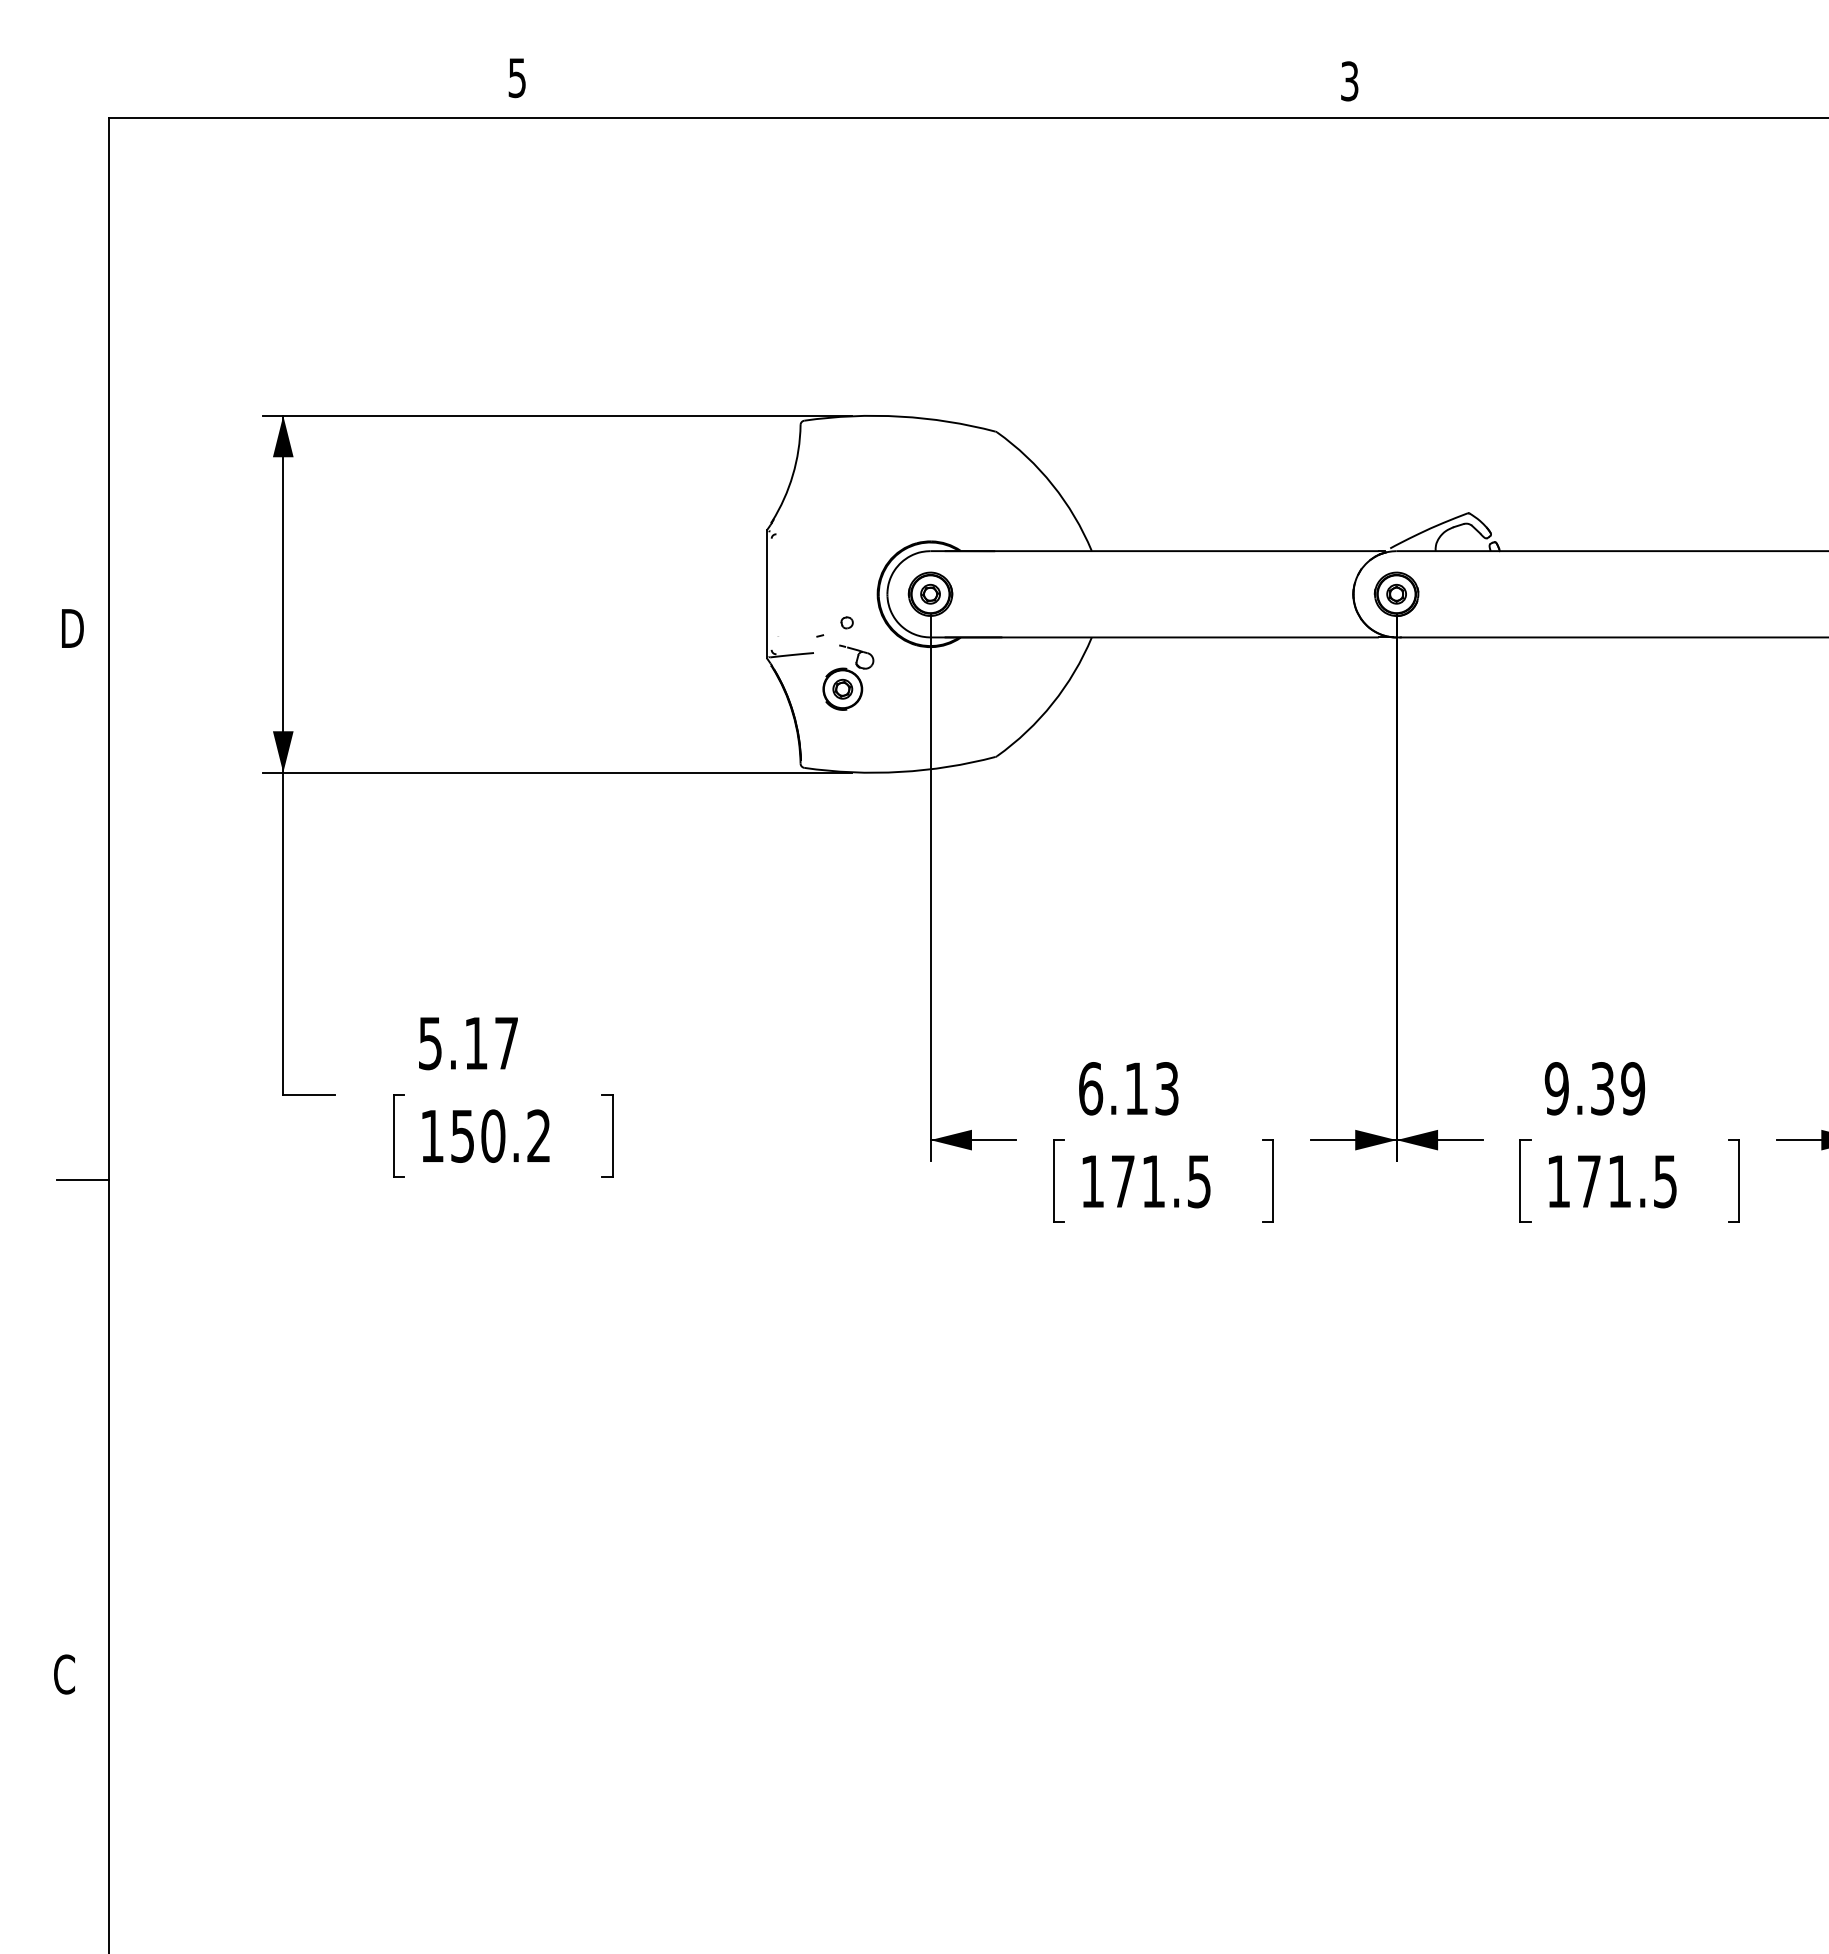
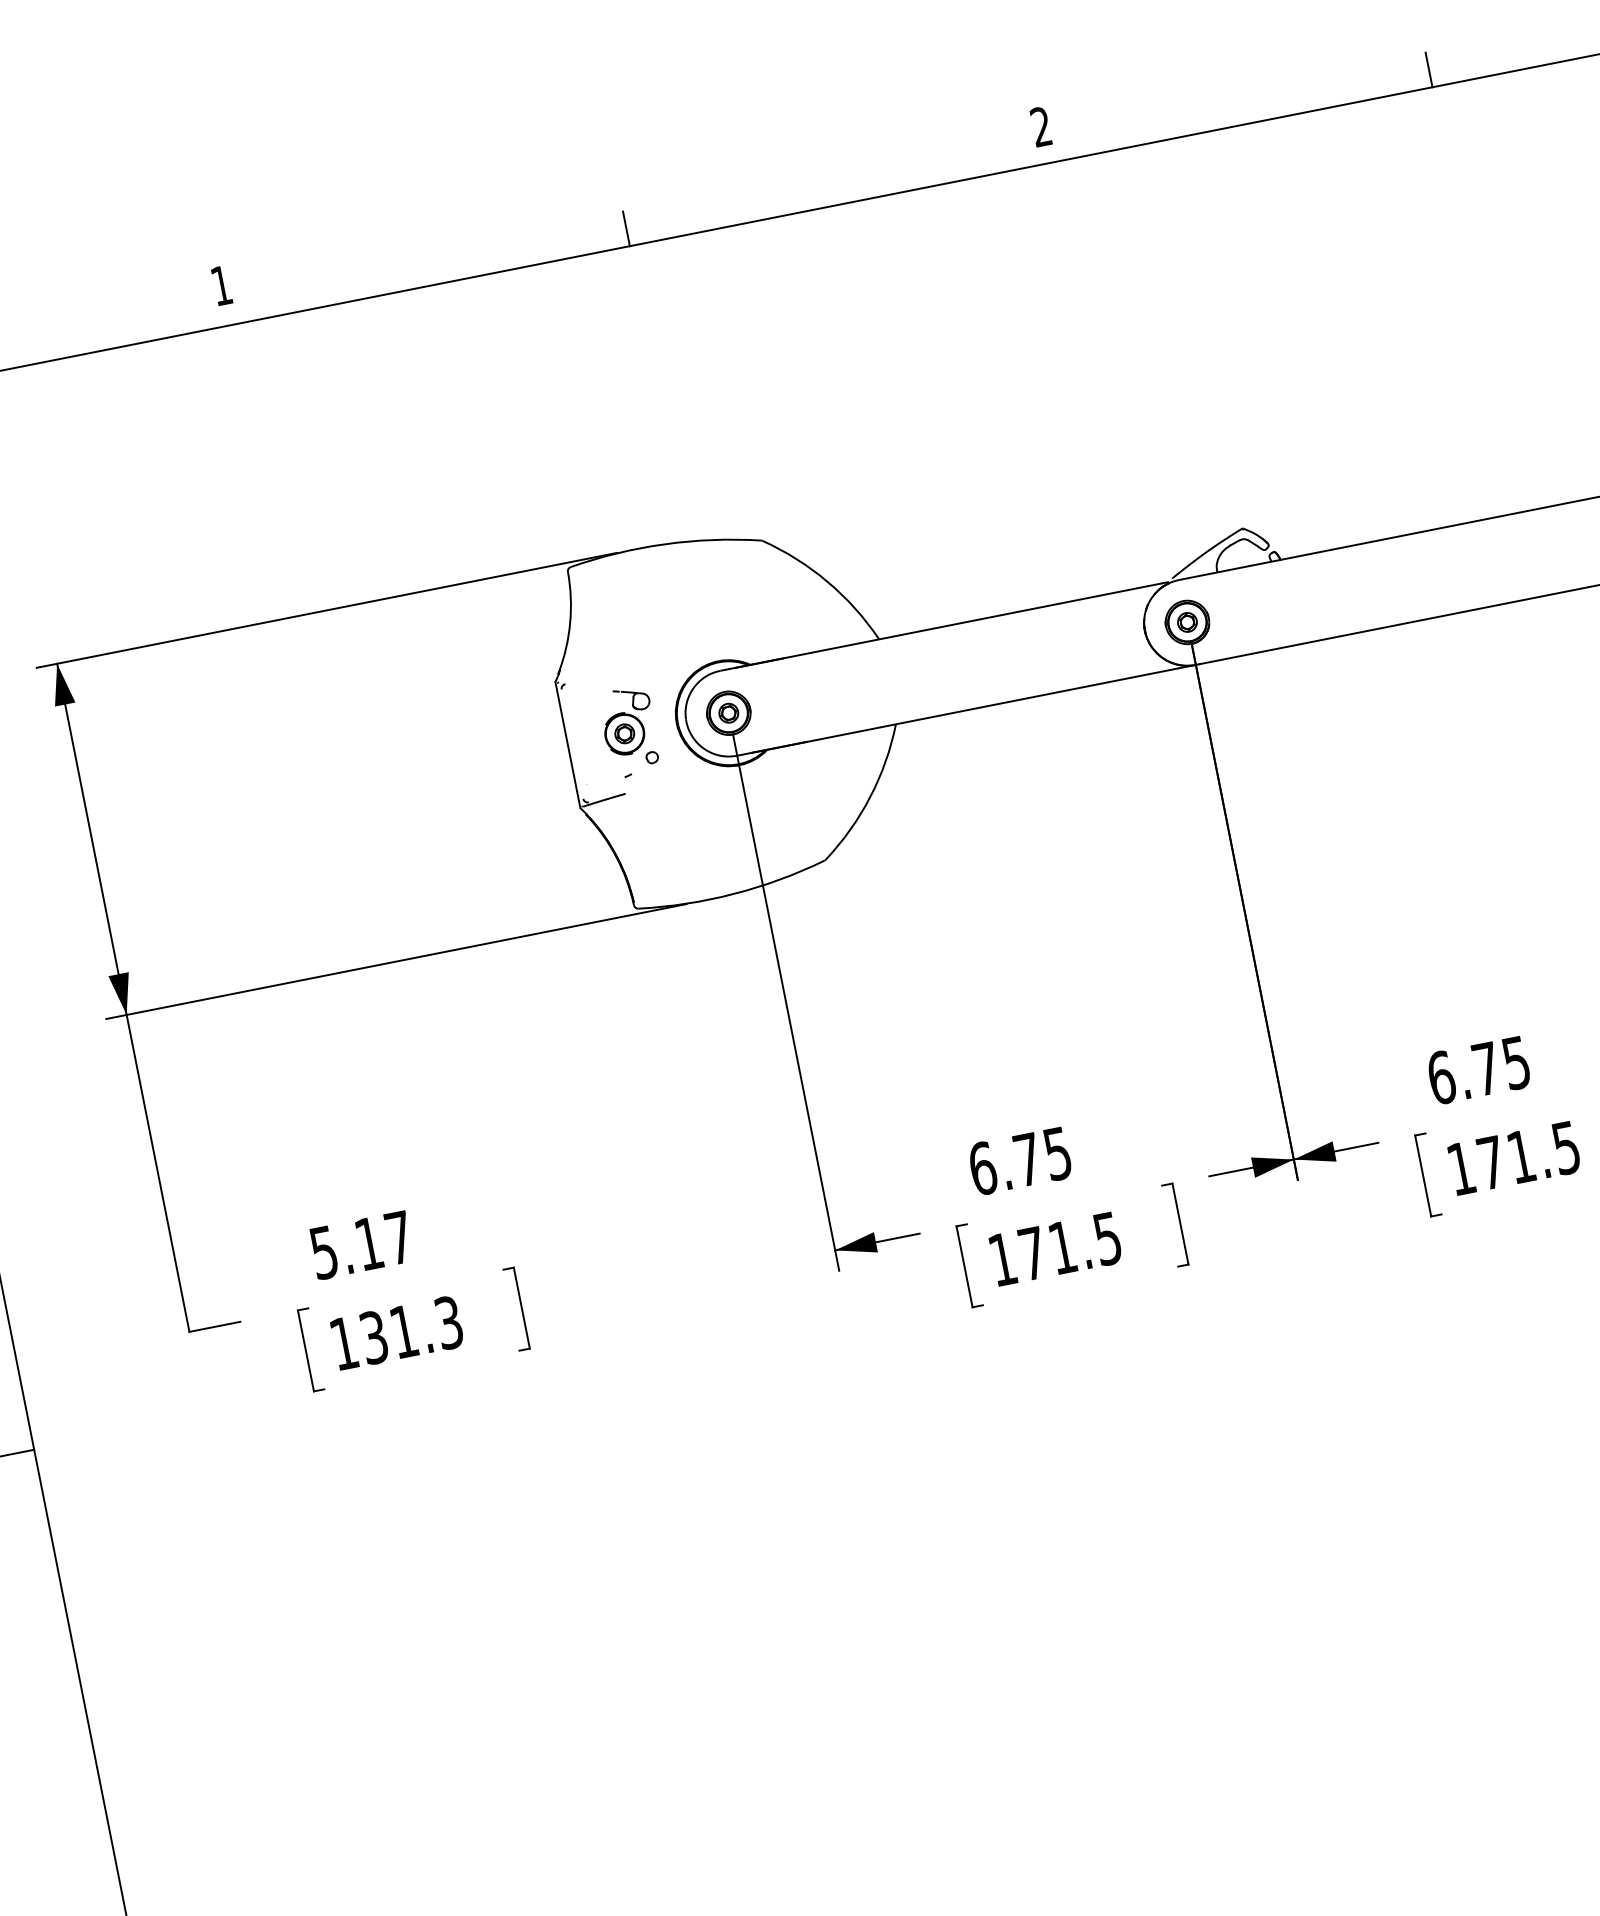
text: (516, 78) -> (220, 286), 5 -> 1
text: (1349, 81) -> (1041, 127), 3 -> 2
line: (924, 100) -> (626, 228), added
line: (1739, 100) -> (1428, 69), added
part: (848, 677) -> (628, 721), moved
text: (1151, 1088) -> (1042, 1156), 6.13 -> 6.75
text: (1594, 1088) -> (1478, 1070), 9.39 -> 6.75
text: (500, 1135) -> (411, 1329), 150.2 -> 131.3

